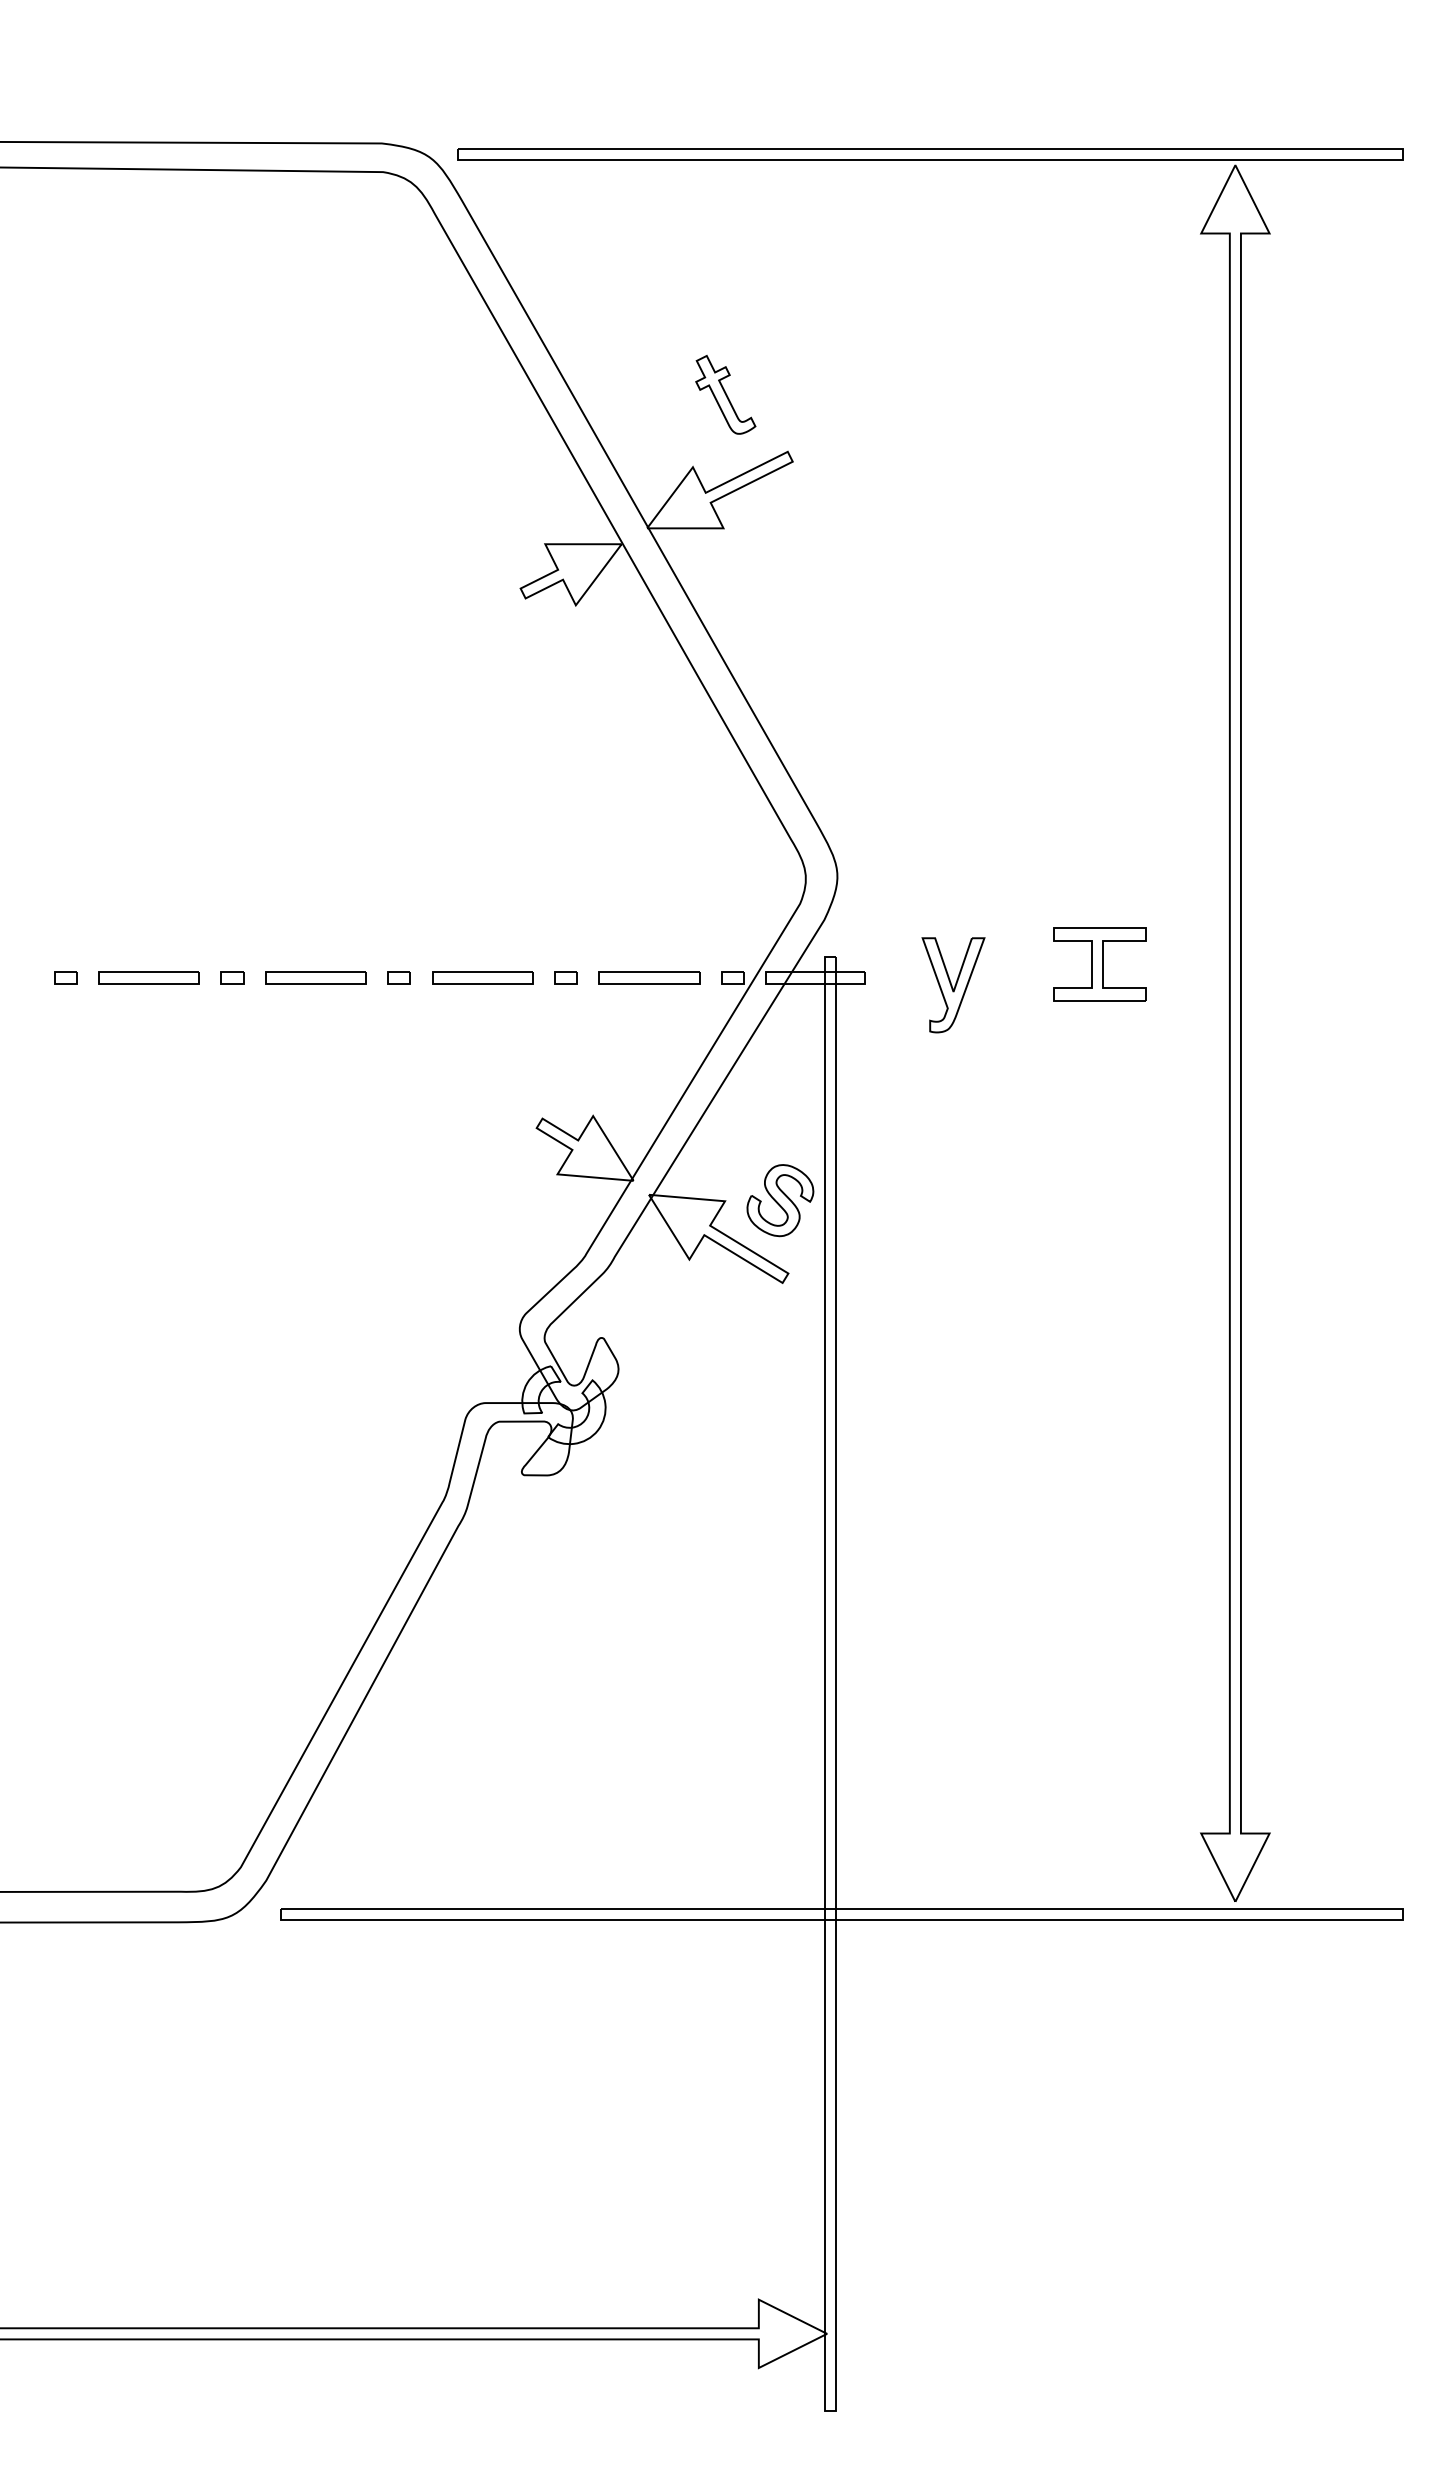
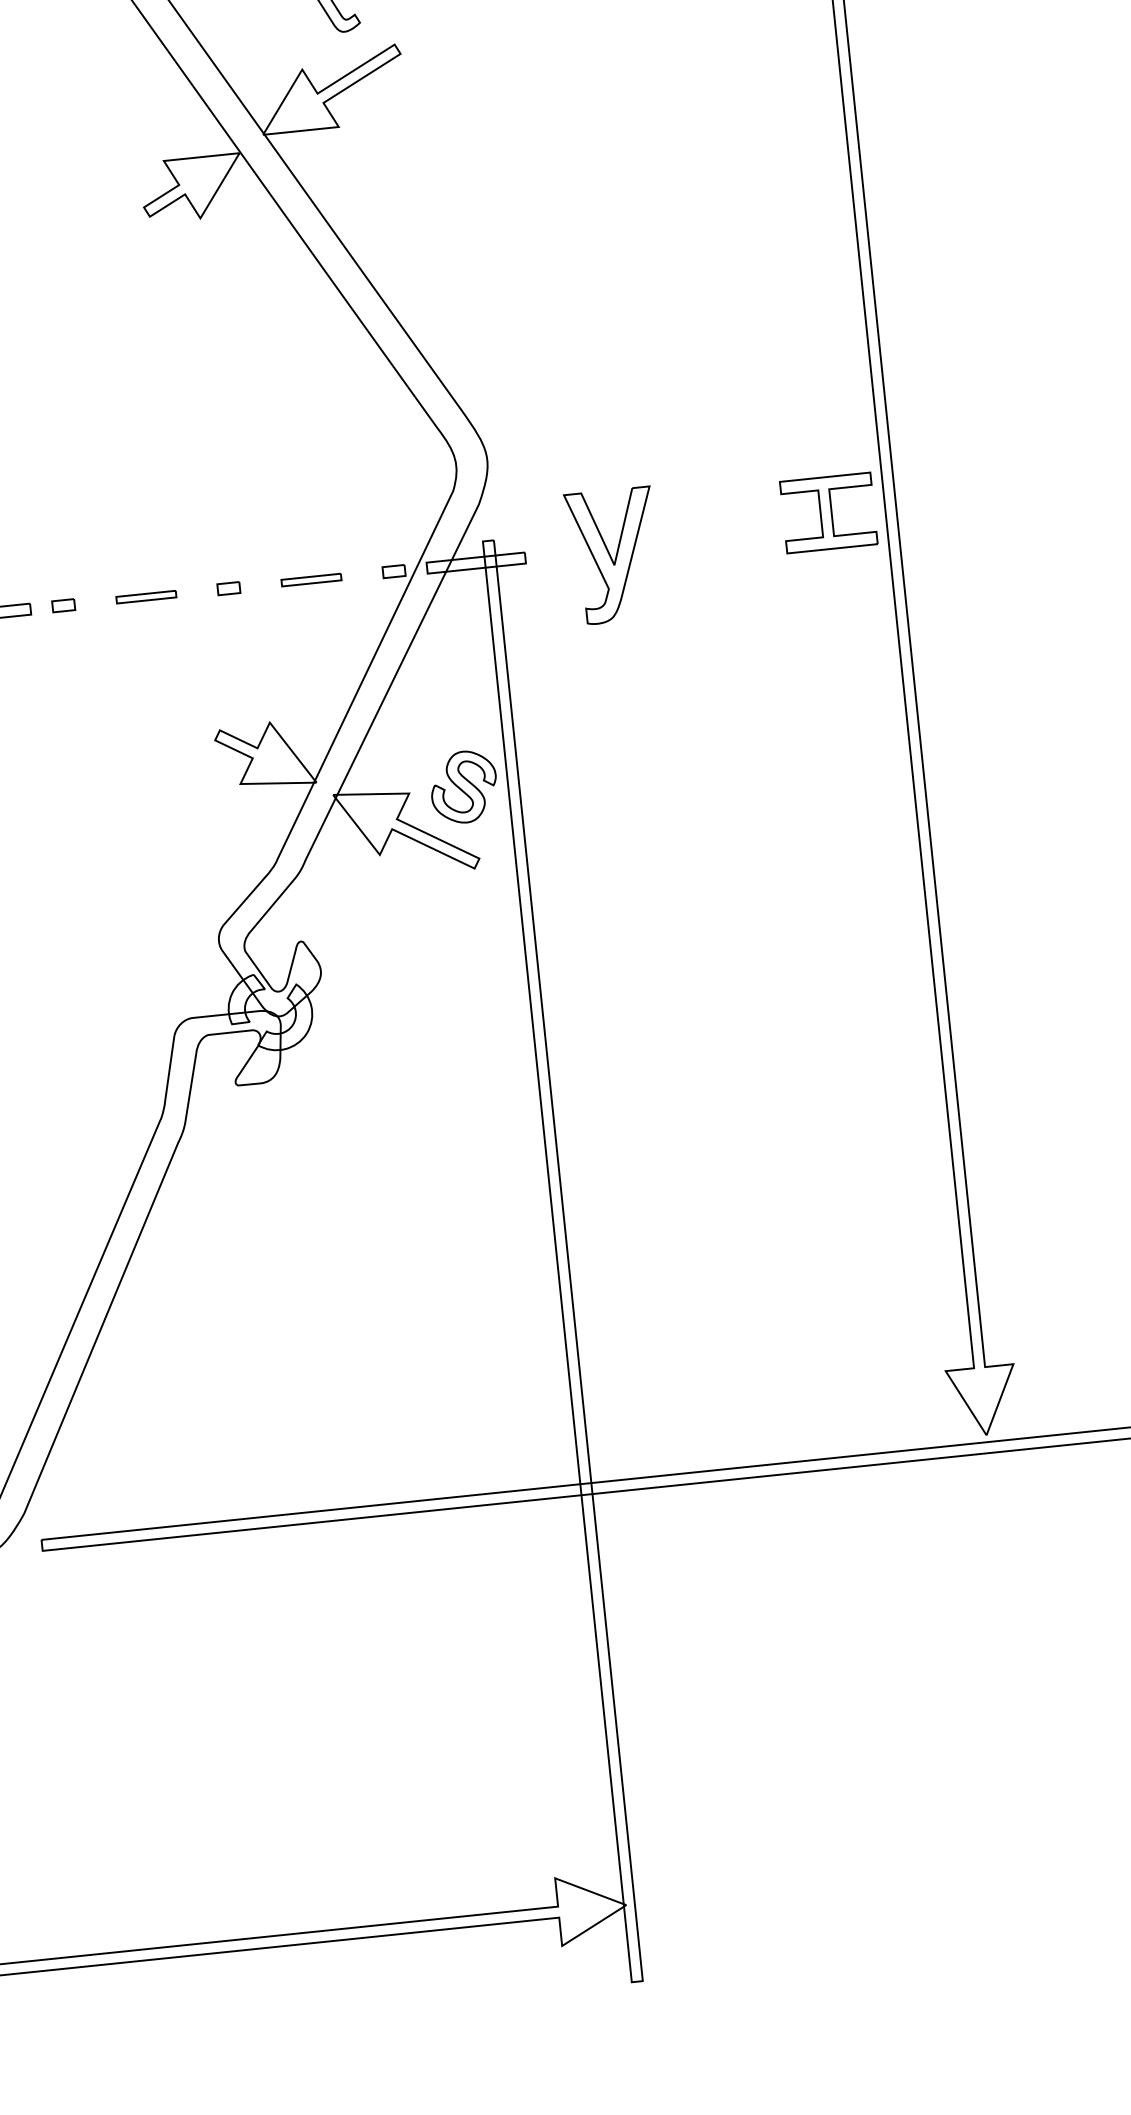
part: (1099, 964) -> (828, 513), moved
part: (482, 977) -> (146, 596), size x0.6
part: (649, 977) -> (311, 579), size x0.6
part: (953, 985) -> (613, 556), size x1.4

